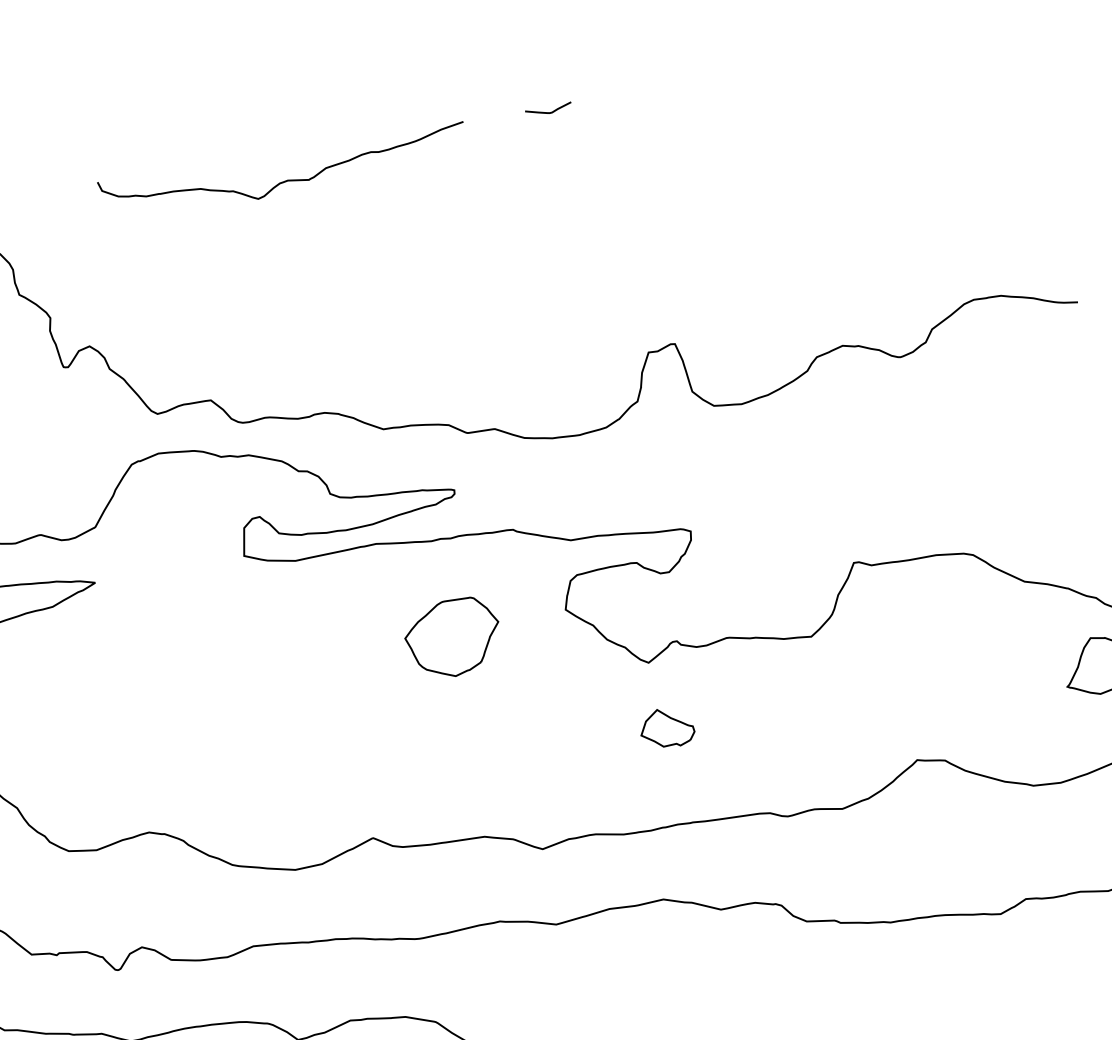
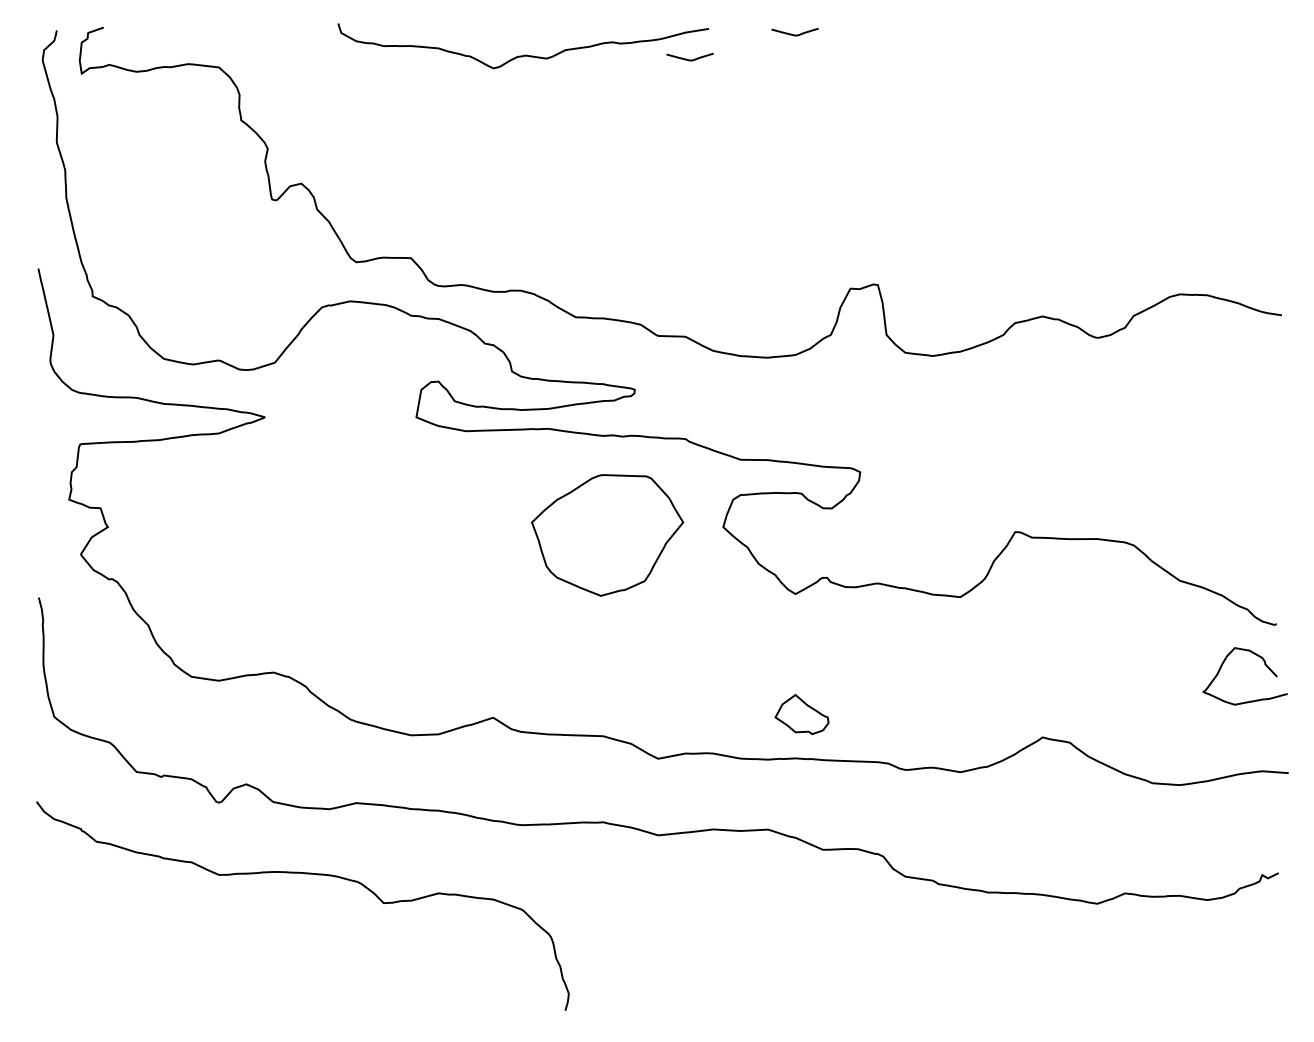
curve: (449, 155) -> (689, 59), added
part: (453, 637) -> (607, 534), size x1.6
part: (666, 728) -> (801, 714), moved

